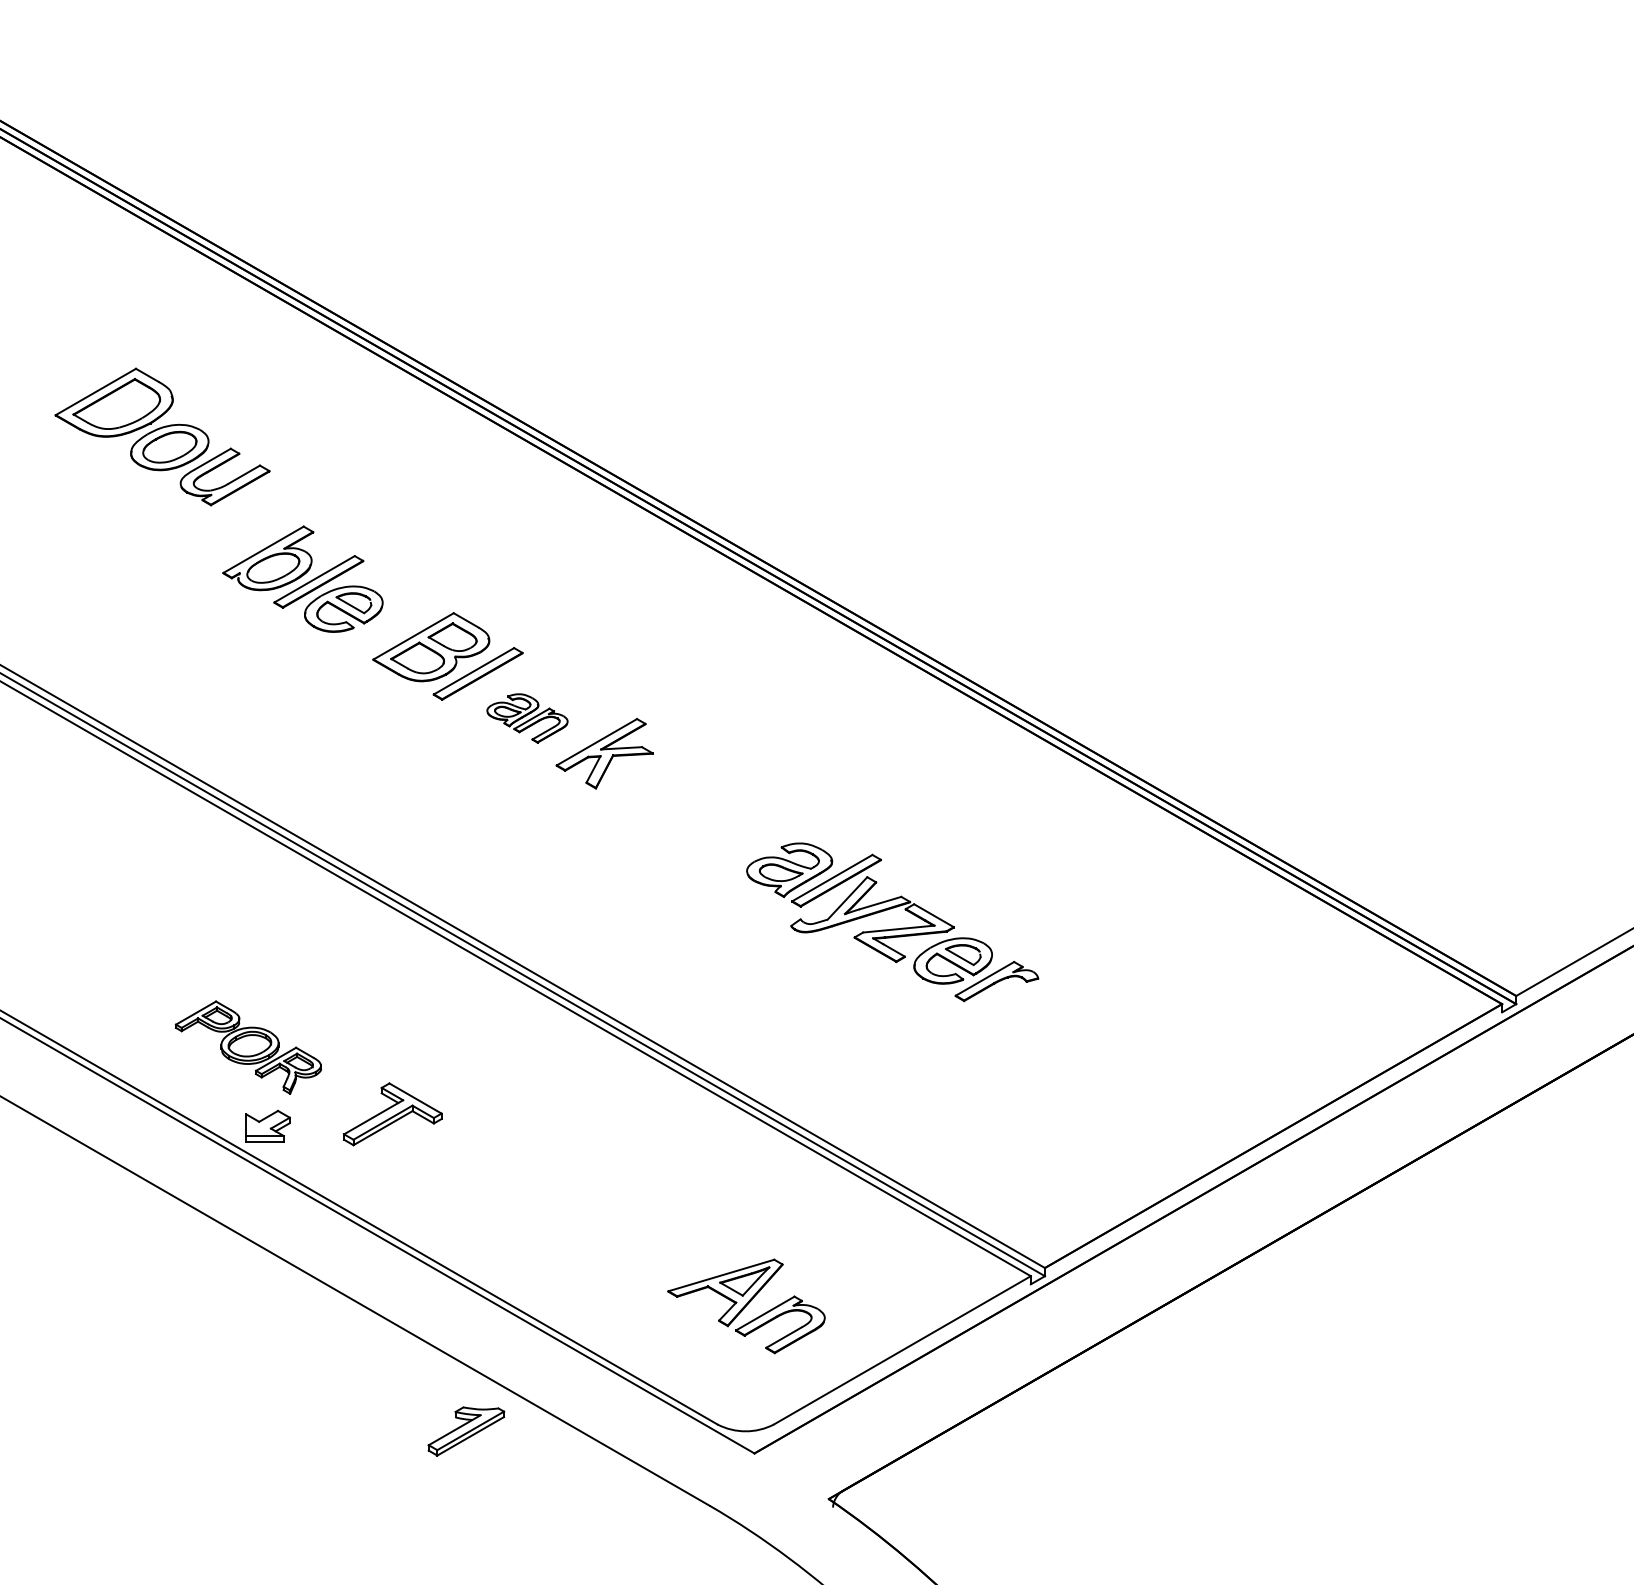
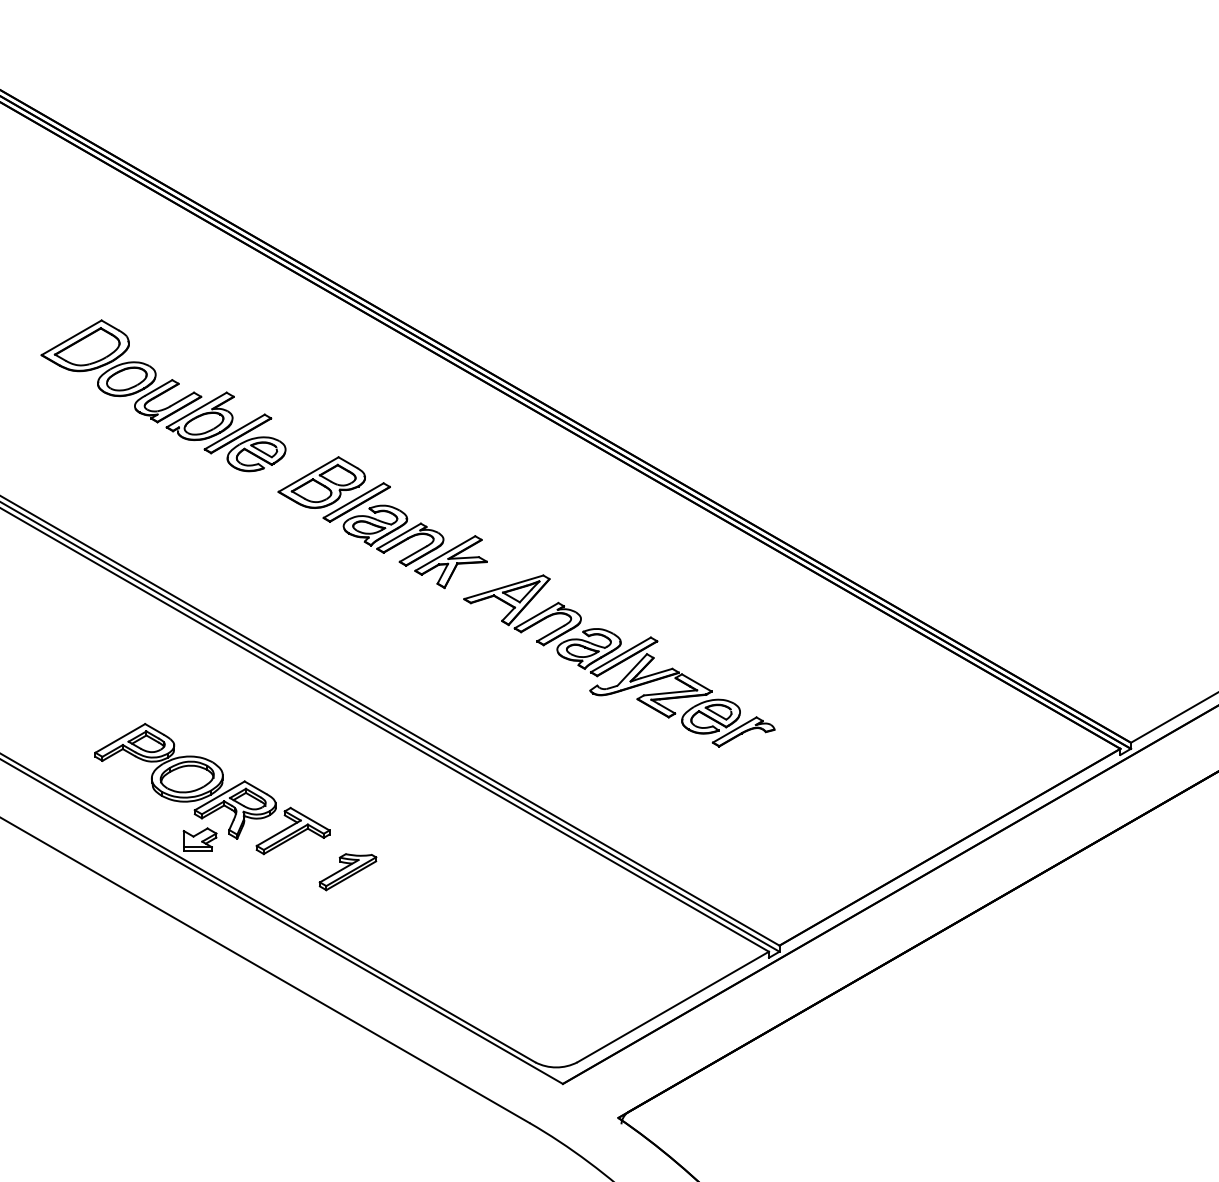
part: (162, 436) -> (121, 370), moved
part: (527, 718) -> (393, 535), size x1.67
part: (248, 1047) -> (185, 781), size x1.67
part: (746, 1306) -> (522, 610), moved
part: (466, 1431) -> (348, 872), moved

